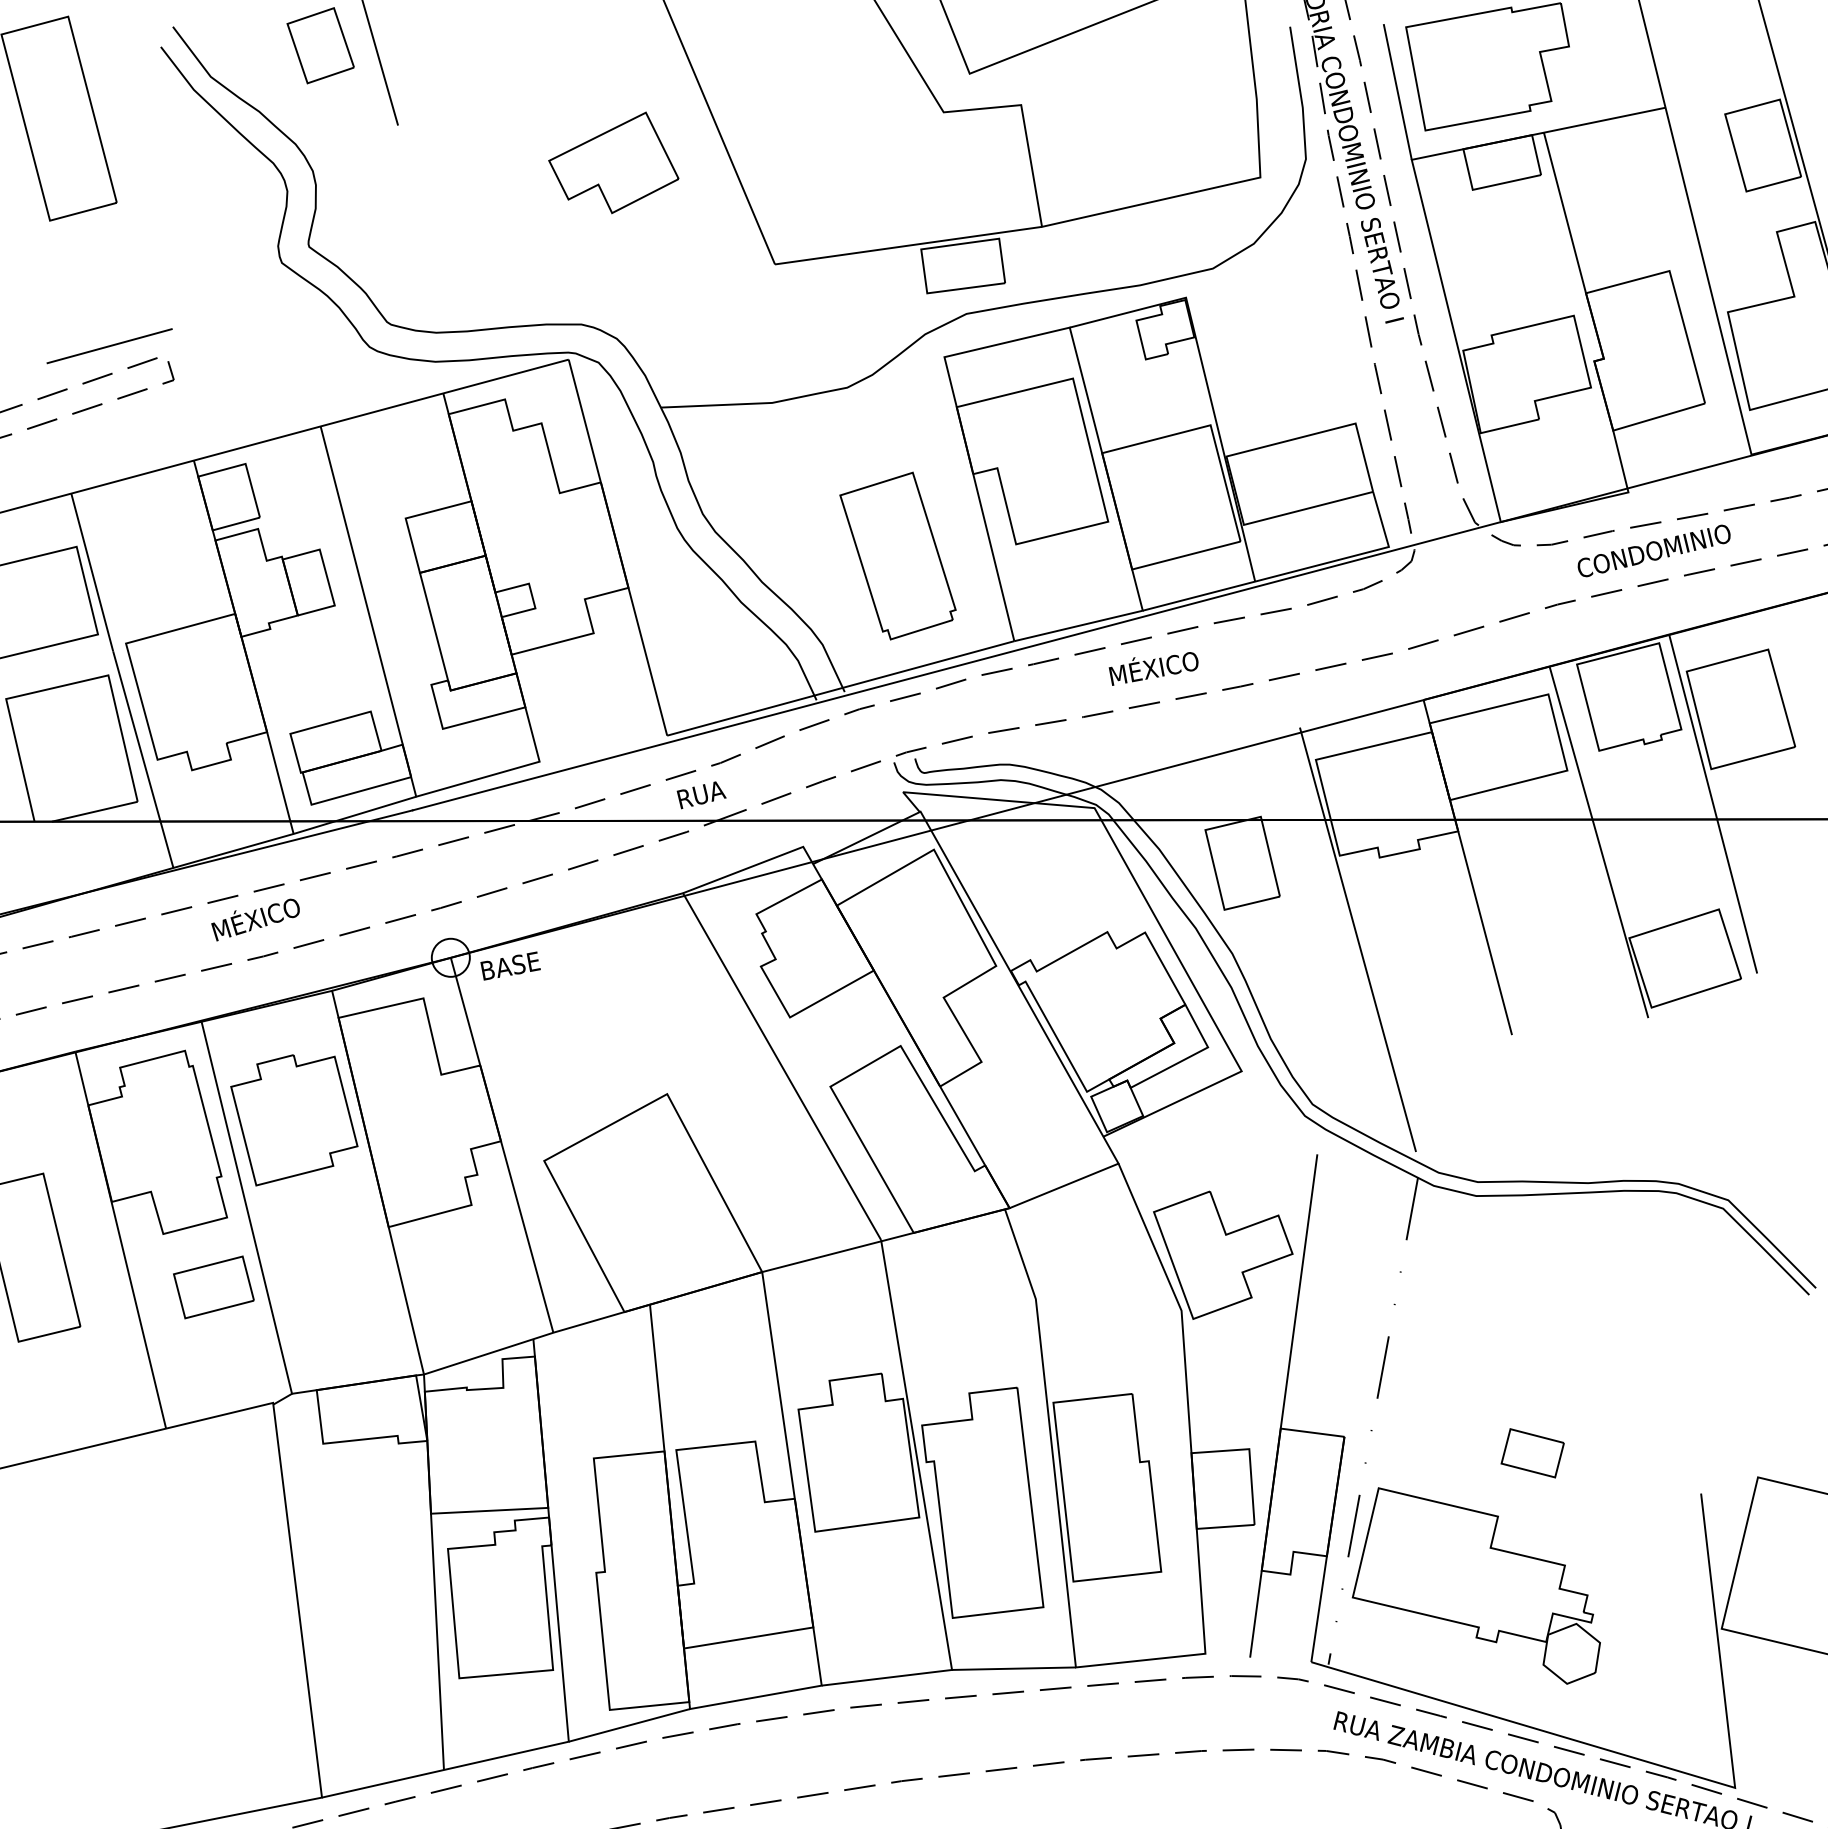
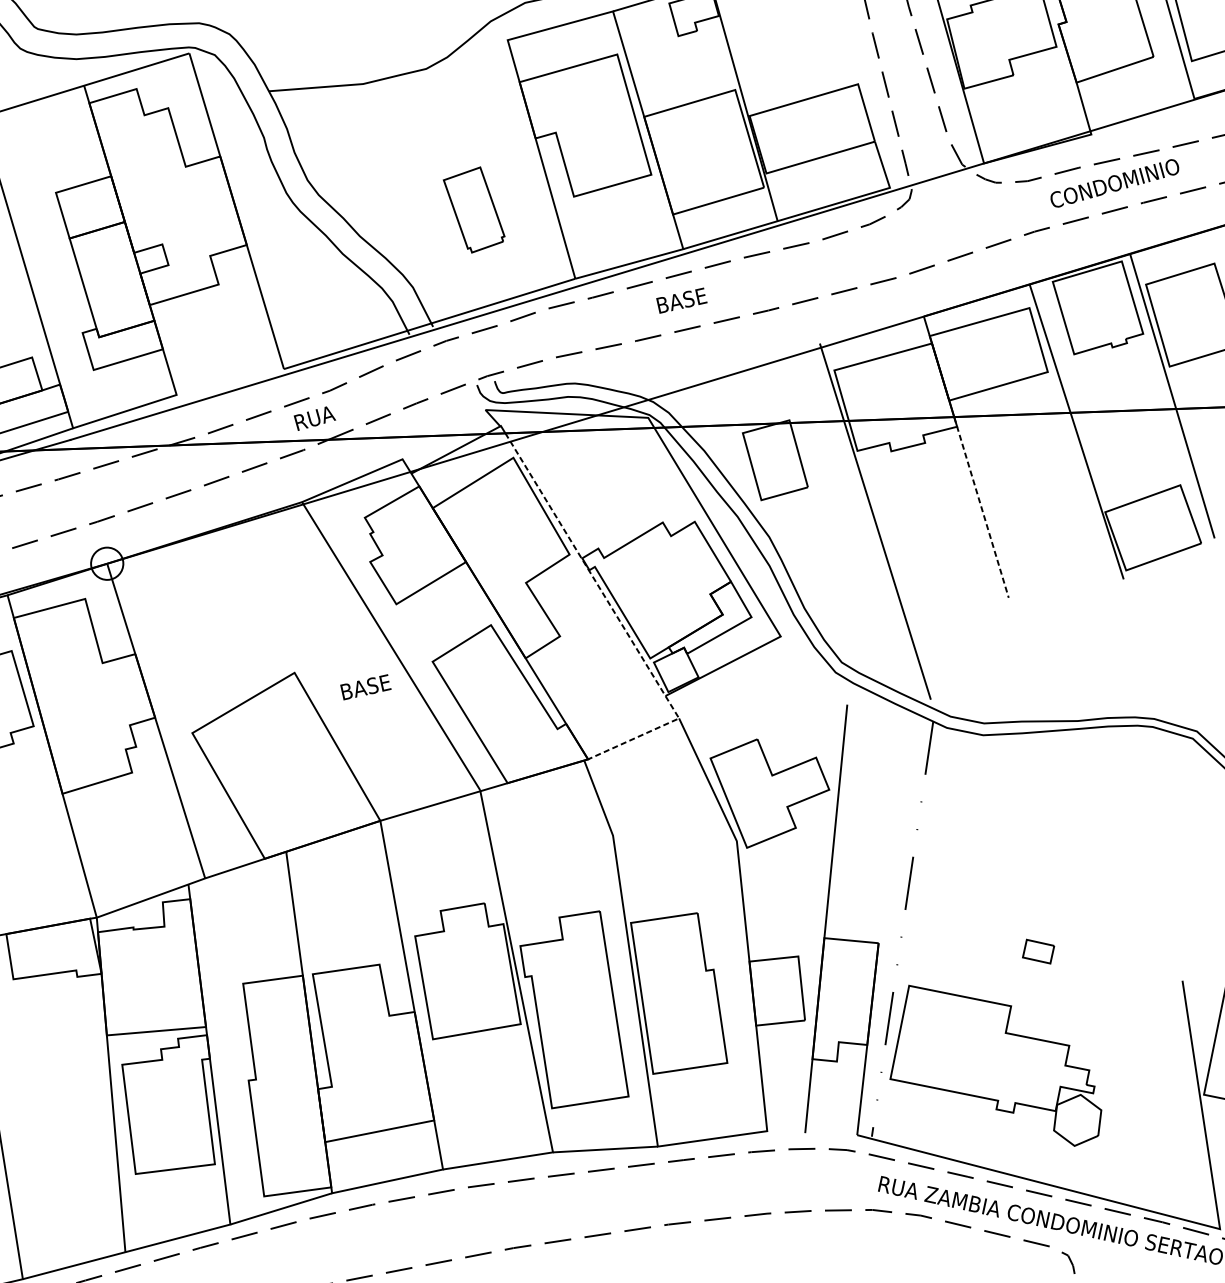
part: (897, 555) -> (473, 209), size x0.6
text: (1154, 668) -> (694, 297), MÉXICO -> BASE
line: (1483, 926) -> (981, 506), solid -> dashed
text: (510, 965) -> (365, 686), moved
line: (1051, 1044) -> (618, 619), solid -> dashed
part: (1532, 1453) -> (1038, 951), size x0.6

